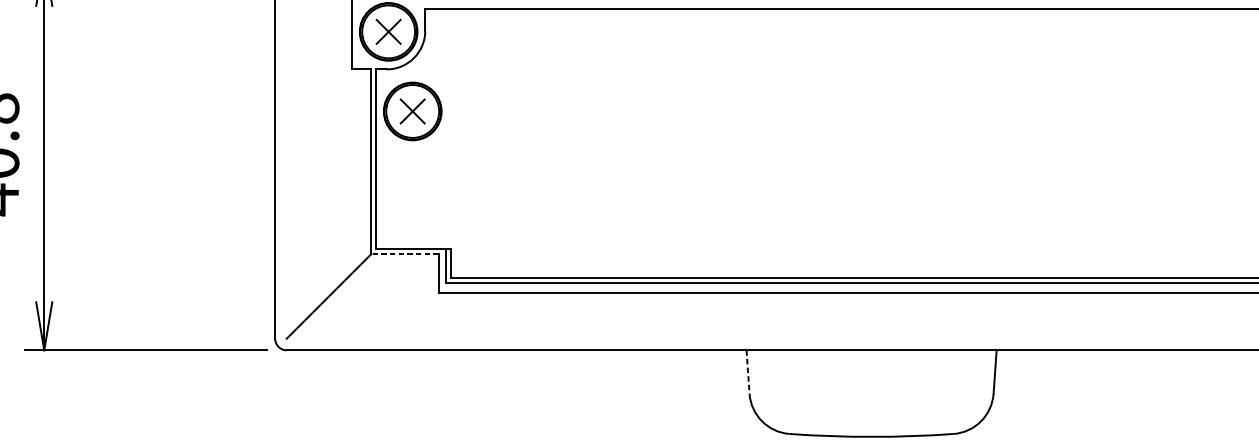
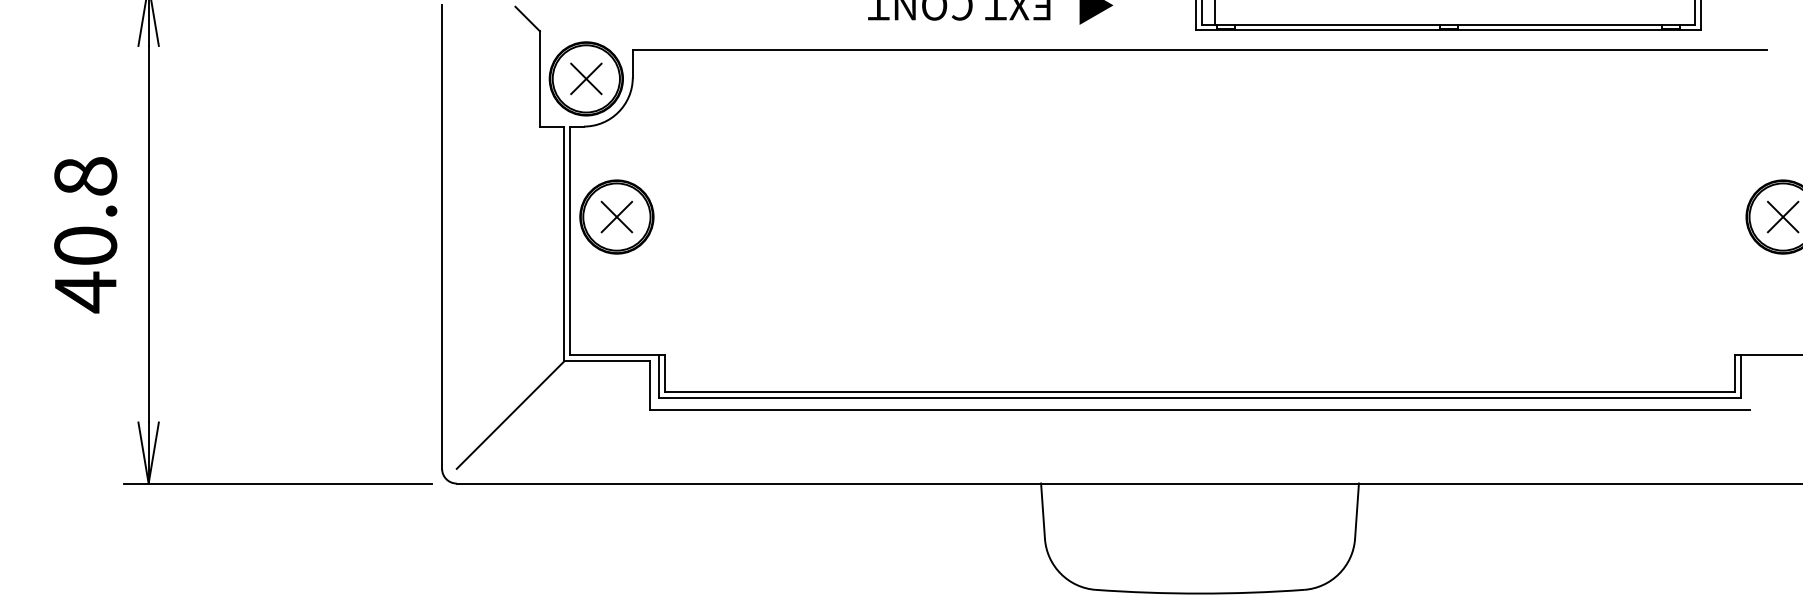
part: (412, 111) -> (616, 216), moved
line: (405, 254) -> (607, 361), dashed -> solid
line: (748, 372) -> (1043, 511), dashed -> solid

